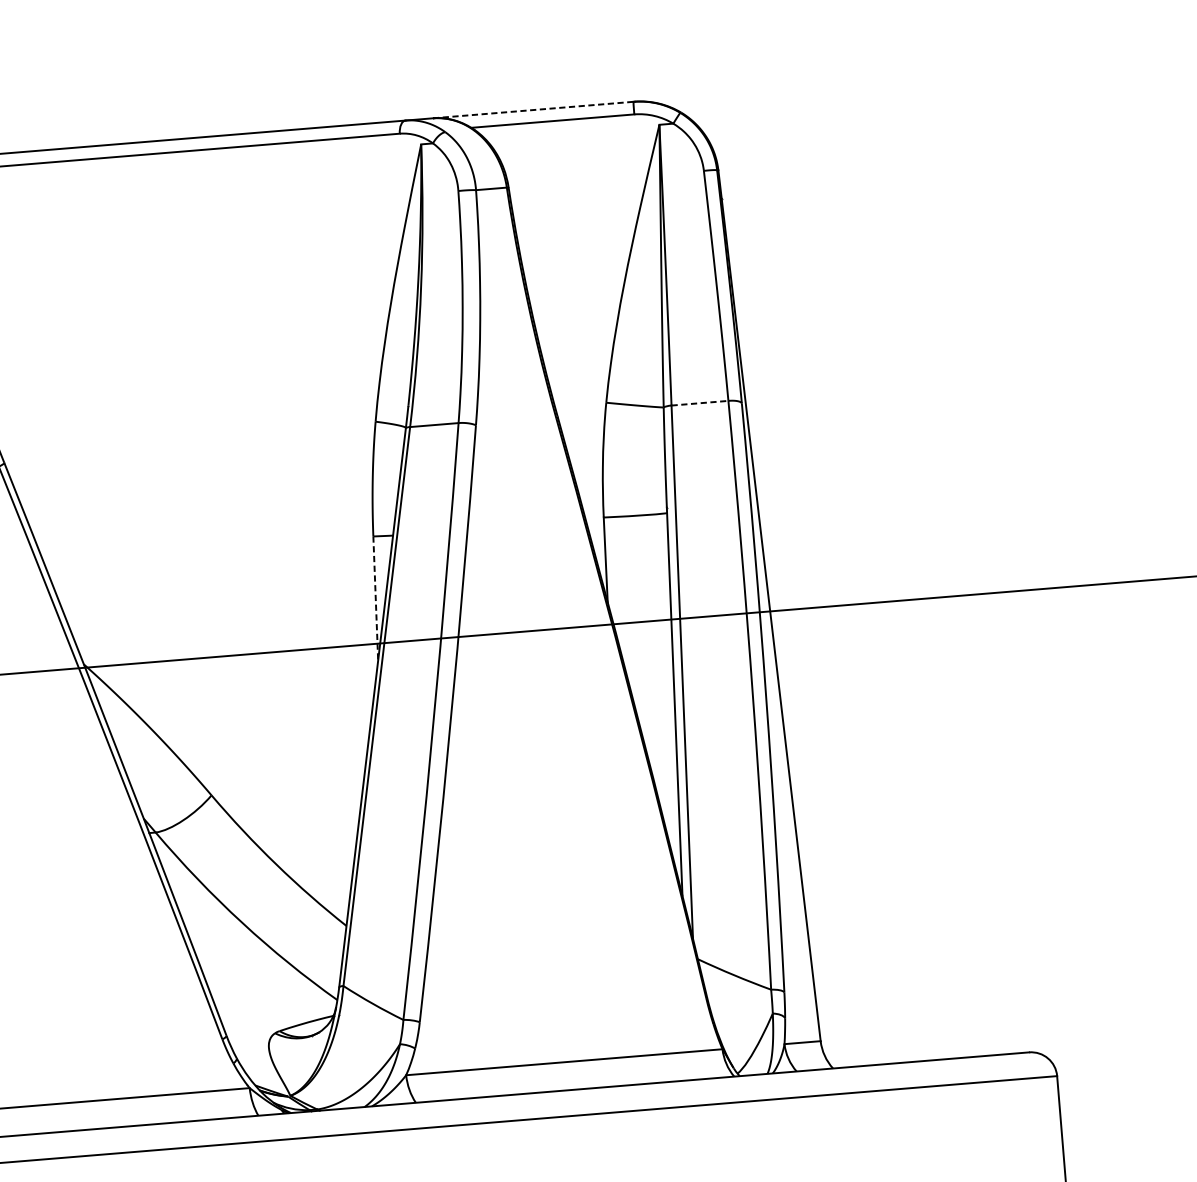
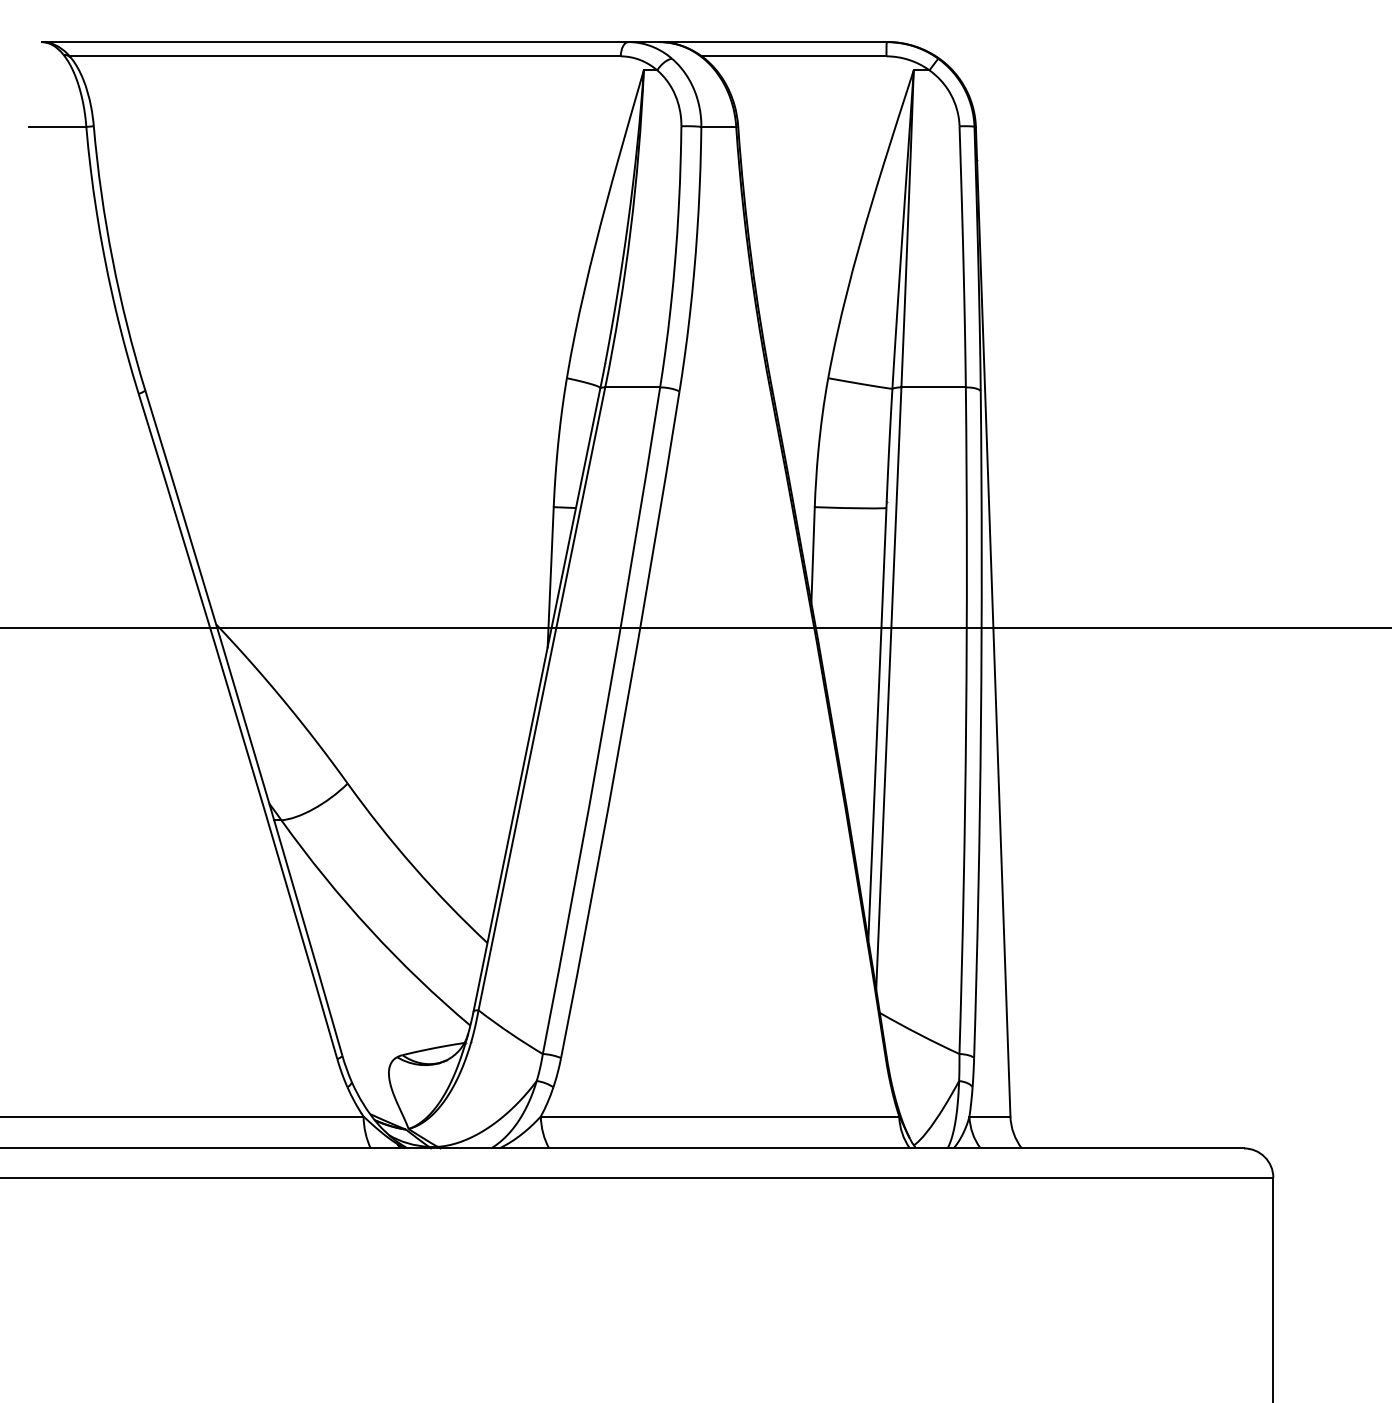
line: (533, 110) -> (773, 42), dashed -> solid
line: (700, 403) -> (934, 387), dashed -> solid
line: (375, 598) -> (550, 577), dashed -> solid

